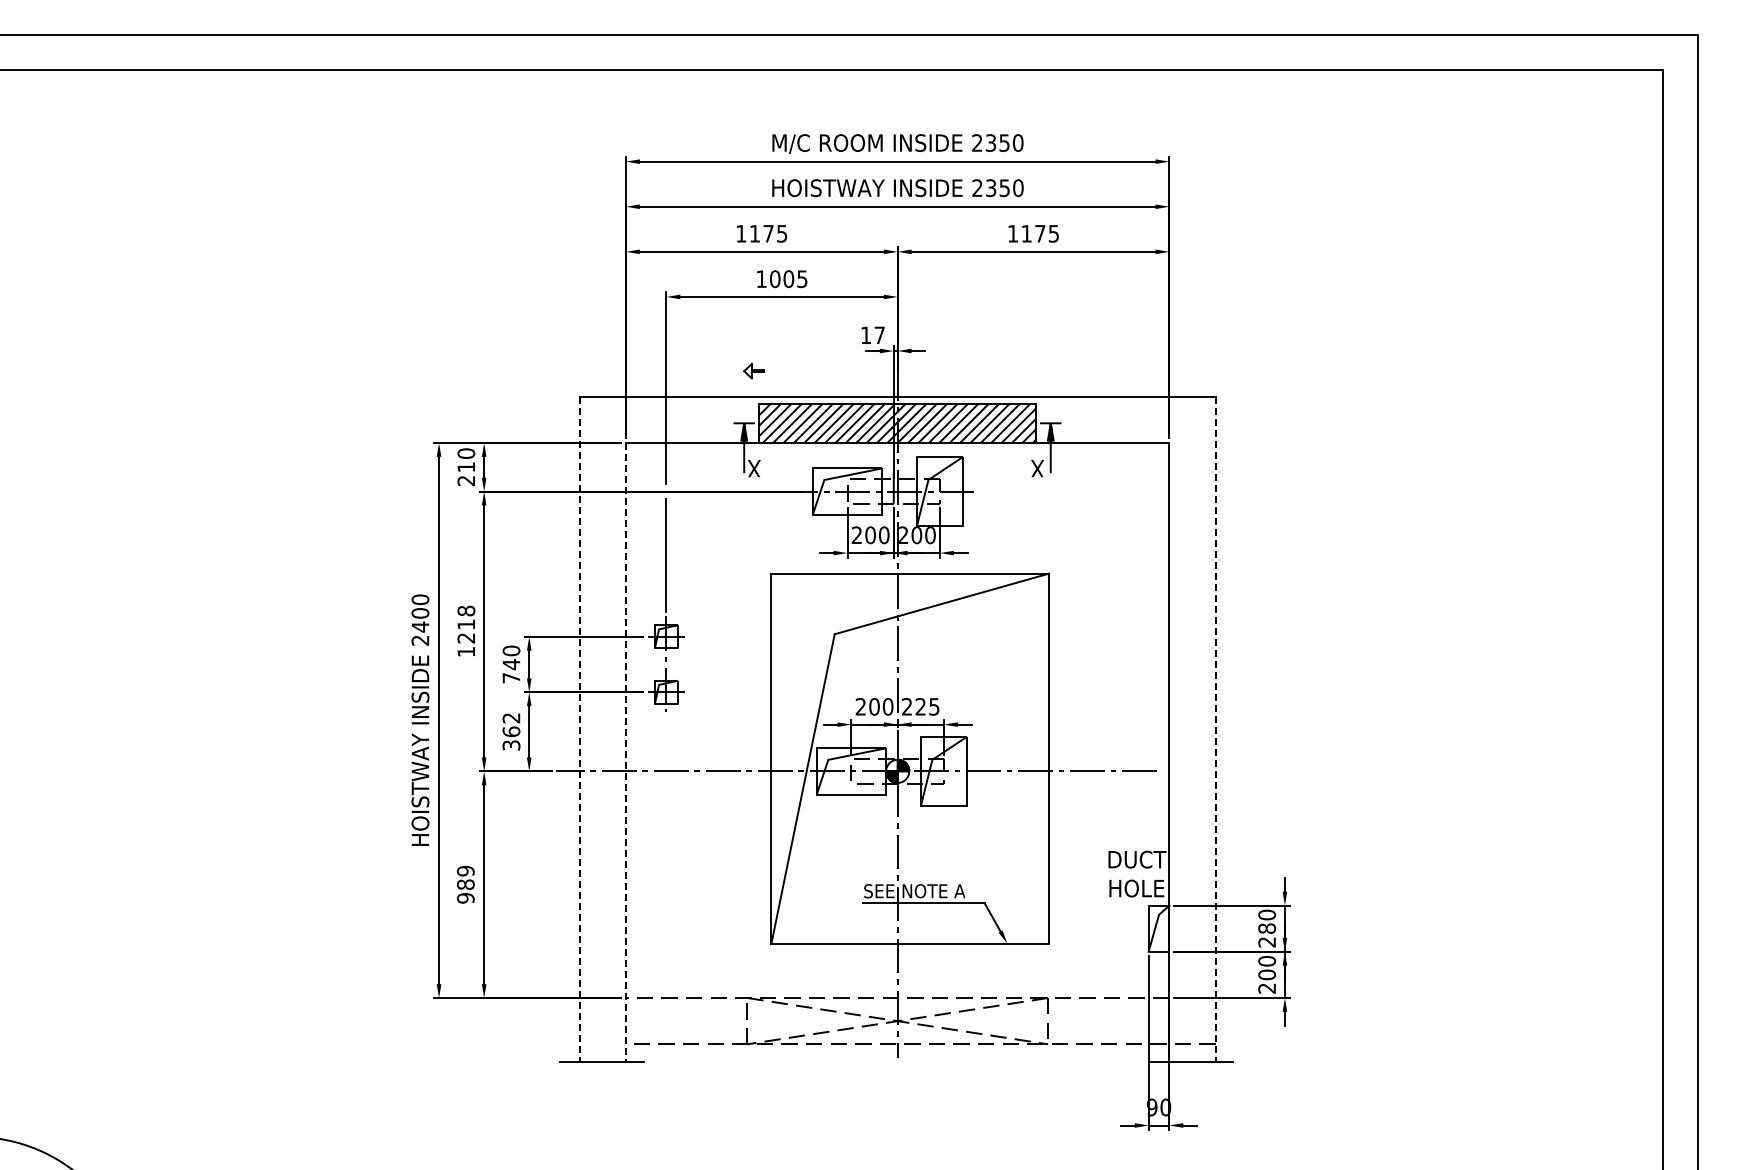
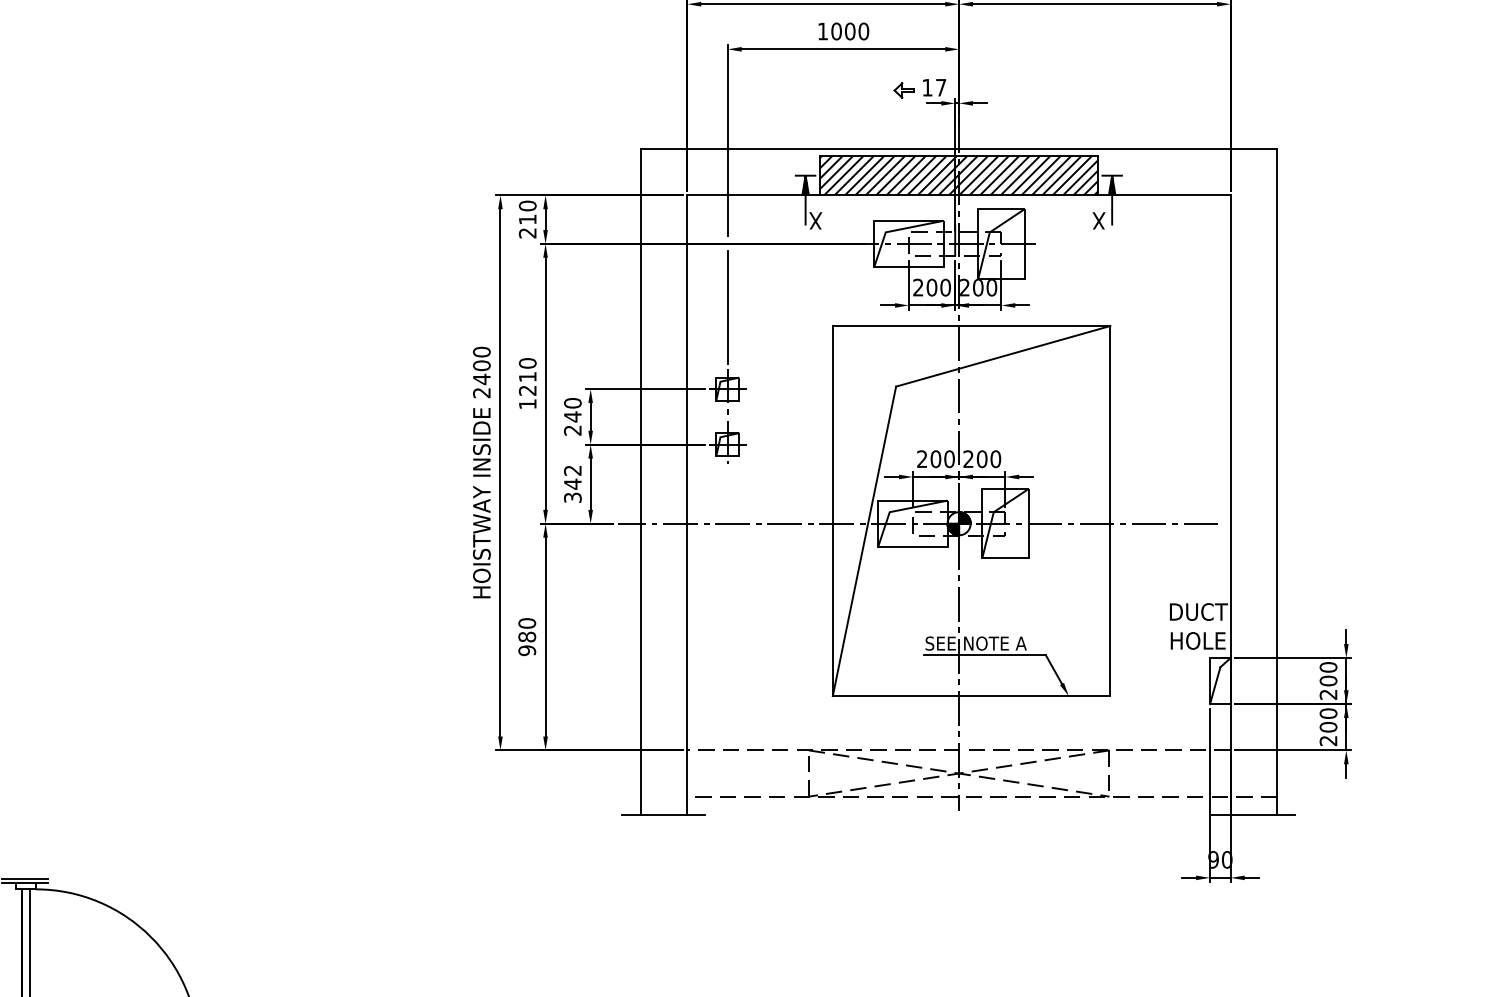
text: (802, 279) -> (863, 31), 1005 -> 1000
part: (753, 370) -> (903, 89), moved
text: (465, 610) -> (526, 362), 1218 -> 1210
text: (511, 678) -> (572, 430), 740 -> 240
text: (927, 706) -> (988, 458), 225 -> 200
line: (579, 729) -> (640, 481), dashed -> solid
line: (1215, 729) -> (1276, 481), dashed -> solid
text: (511, 731) -> (572, 483), 362 -> 342
line: (625, 752) -> (686, 504), dashed -> solid
text: (465, 870) -> (526, 622), 989 -> 980
text: (1266, 928) -> (1327, 680), 280 -> 200

